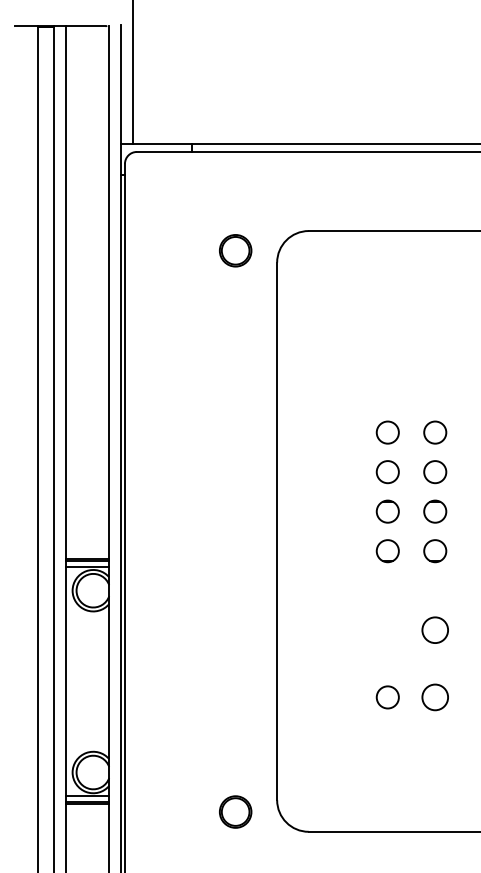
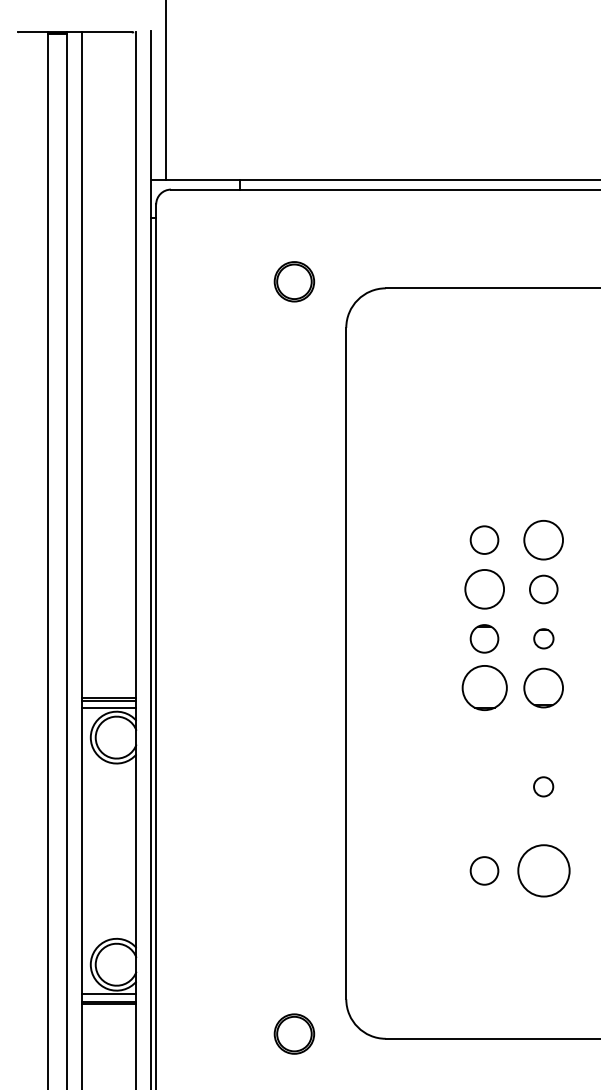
part: (235, 250) -> (294, 281), moved
circle: (435, 432) -> (544, 540), size x1.4
circle: (387, 472) -> (484, 589), size x1.4
circle: (435, 511) -> (544, 638), size x0.7
circle: (387, 551) -> (484, 688), size x1.6
circle: (435, 551) -> (544, 688), size x1.4
circle: (434, 629) -> (542, 786), size x0.6
circle: (434, 697) -> (542, 871), size x1.6
part: (235, 811) -> (294, 1033), moved

